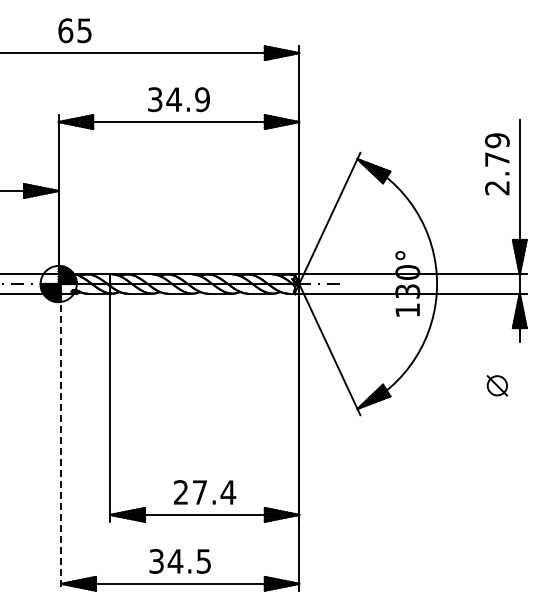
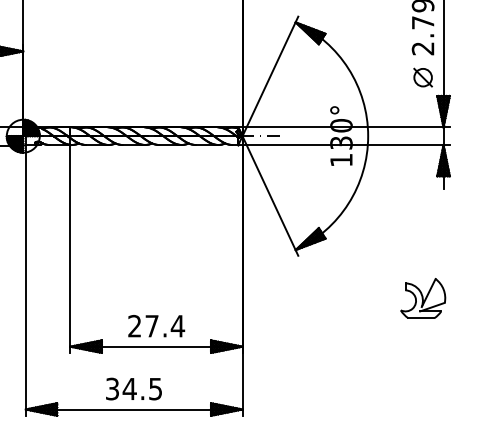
part: (497, 385) -> (423, 77), moved
line: (61, 442) -> (25, 280), dashed -> solid
part: (497, 461) -> (423, 297), added

